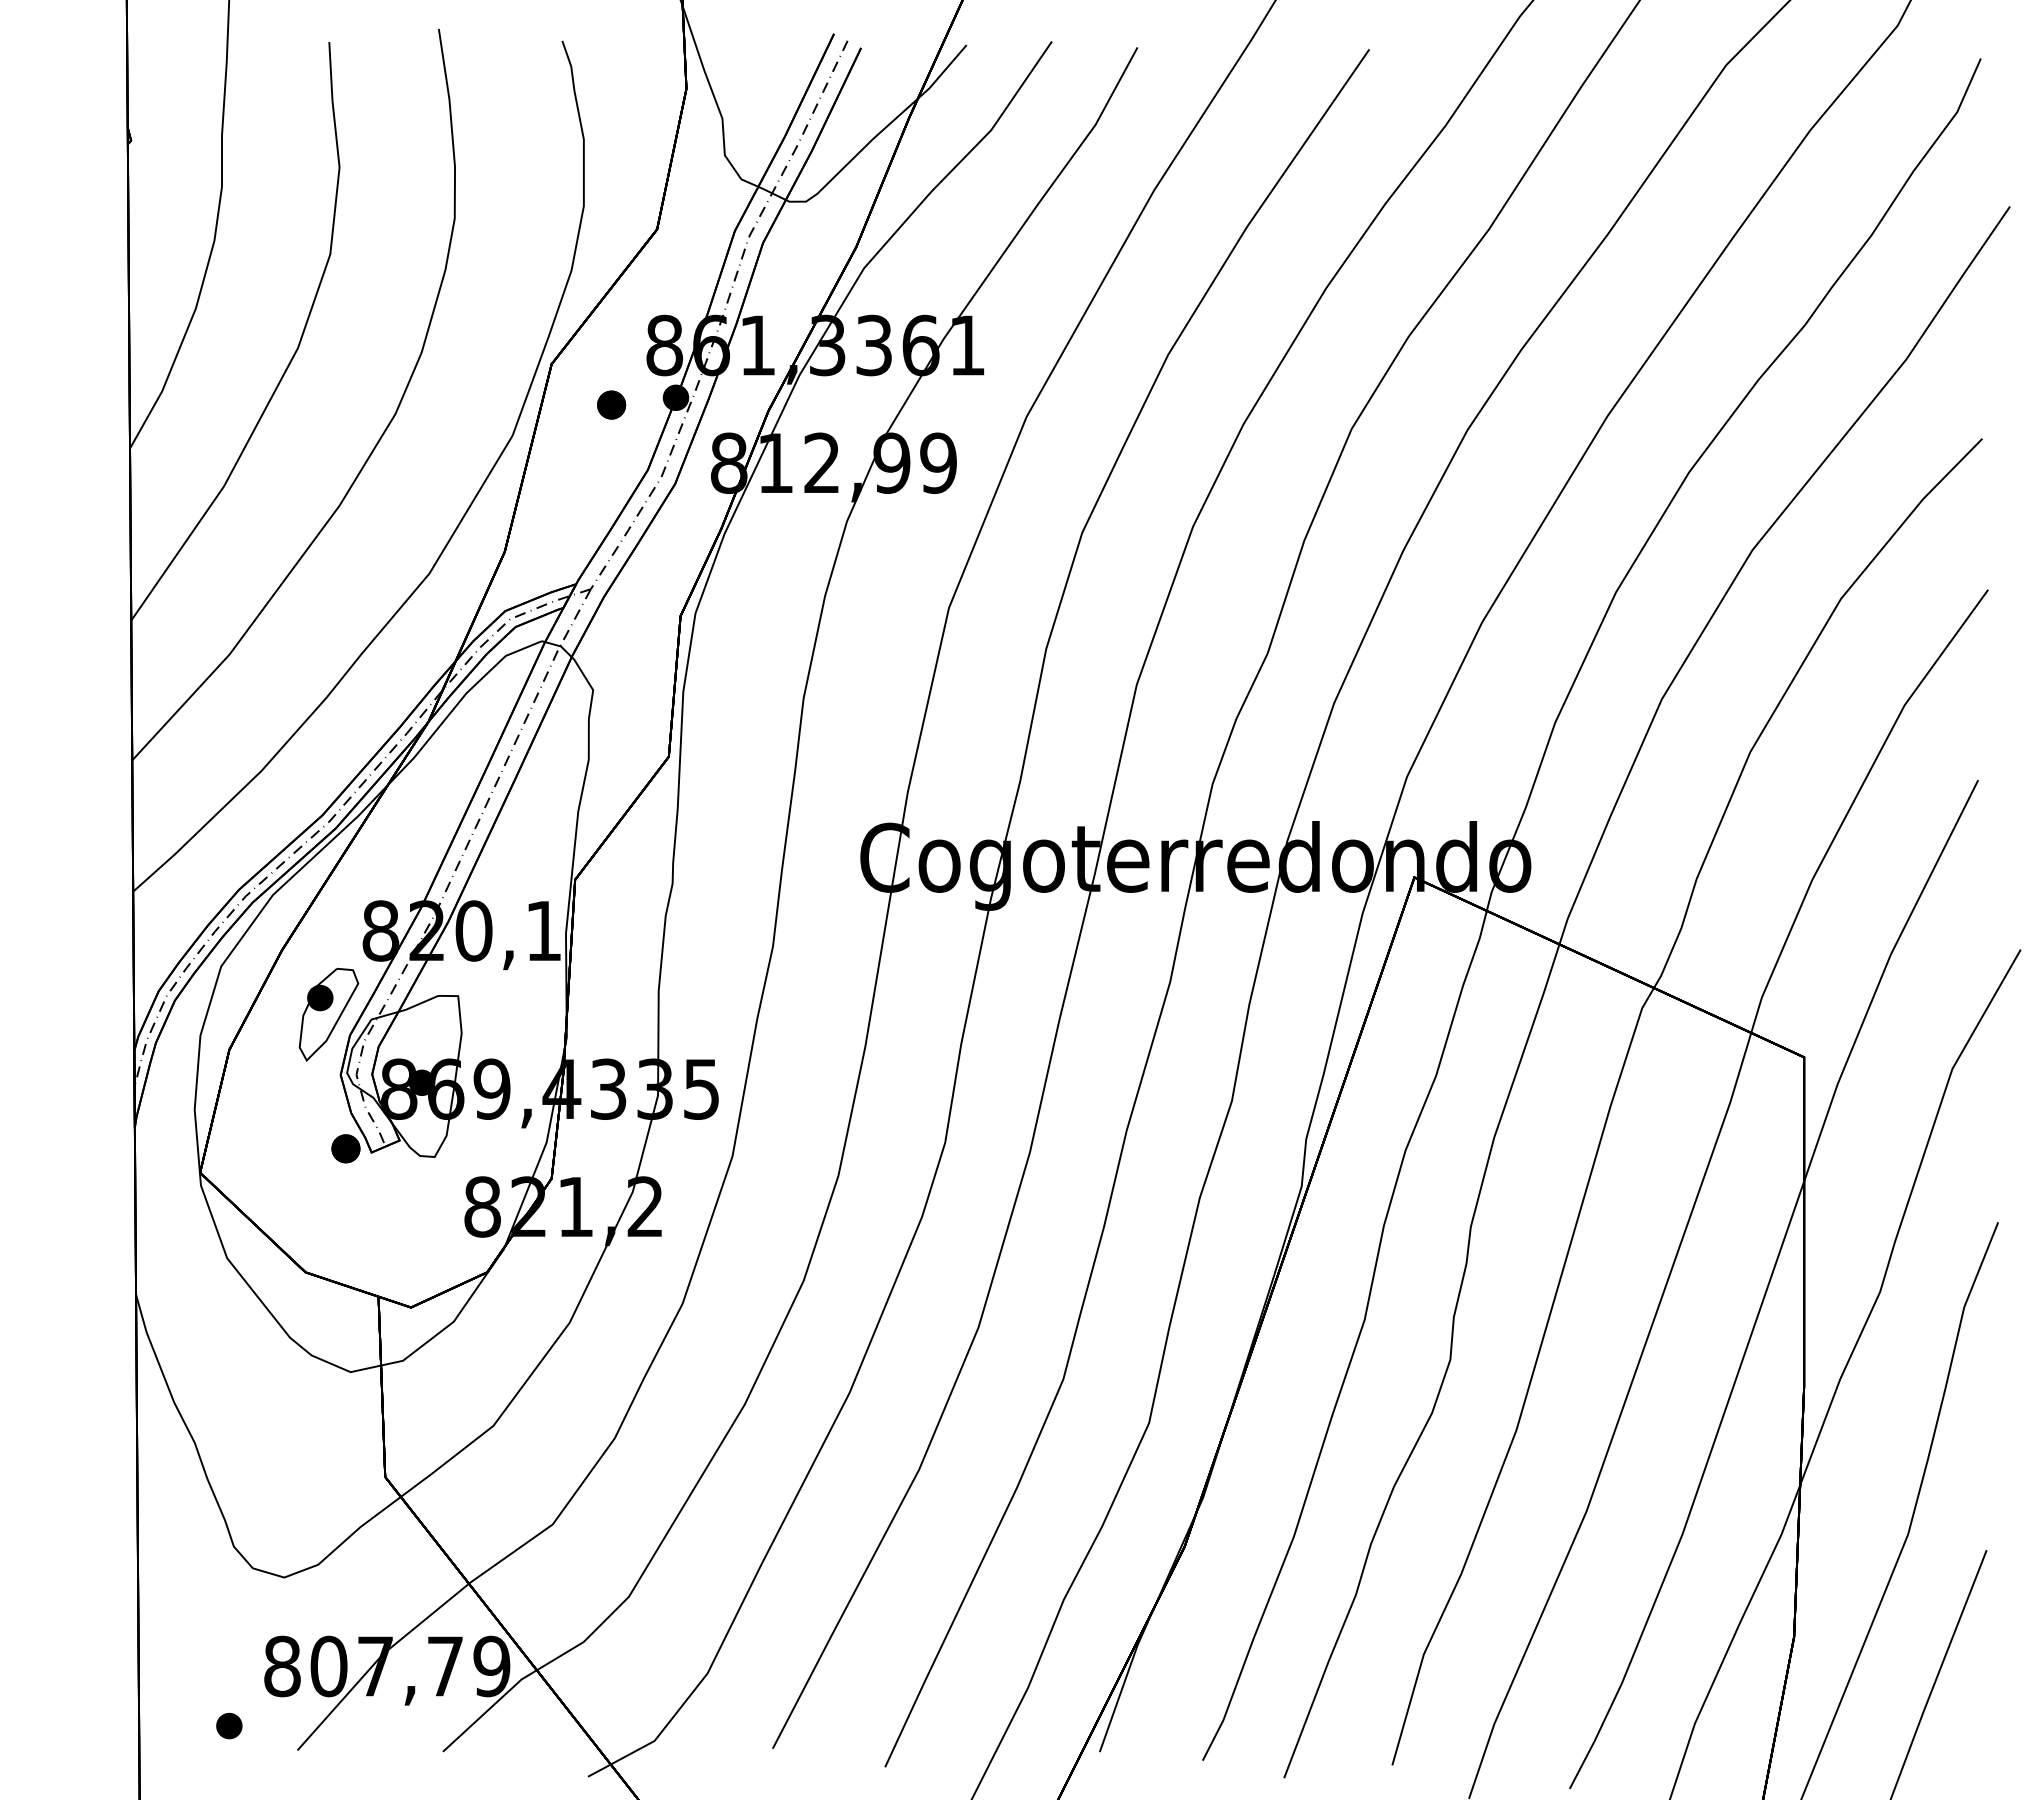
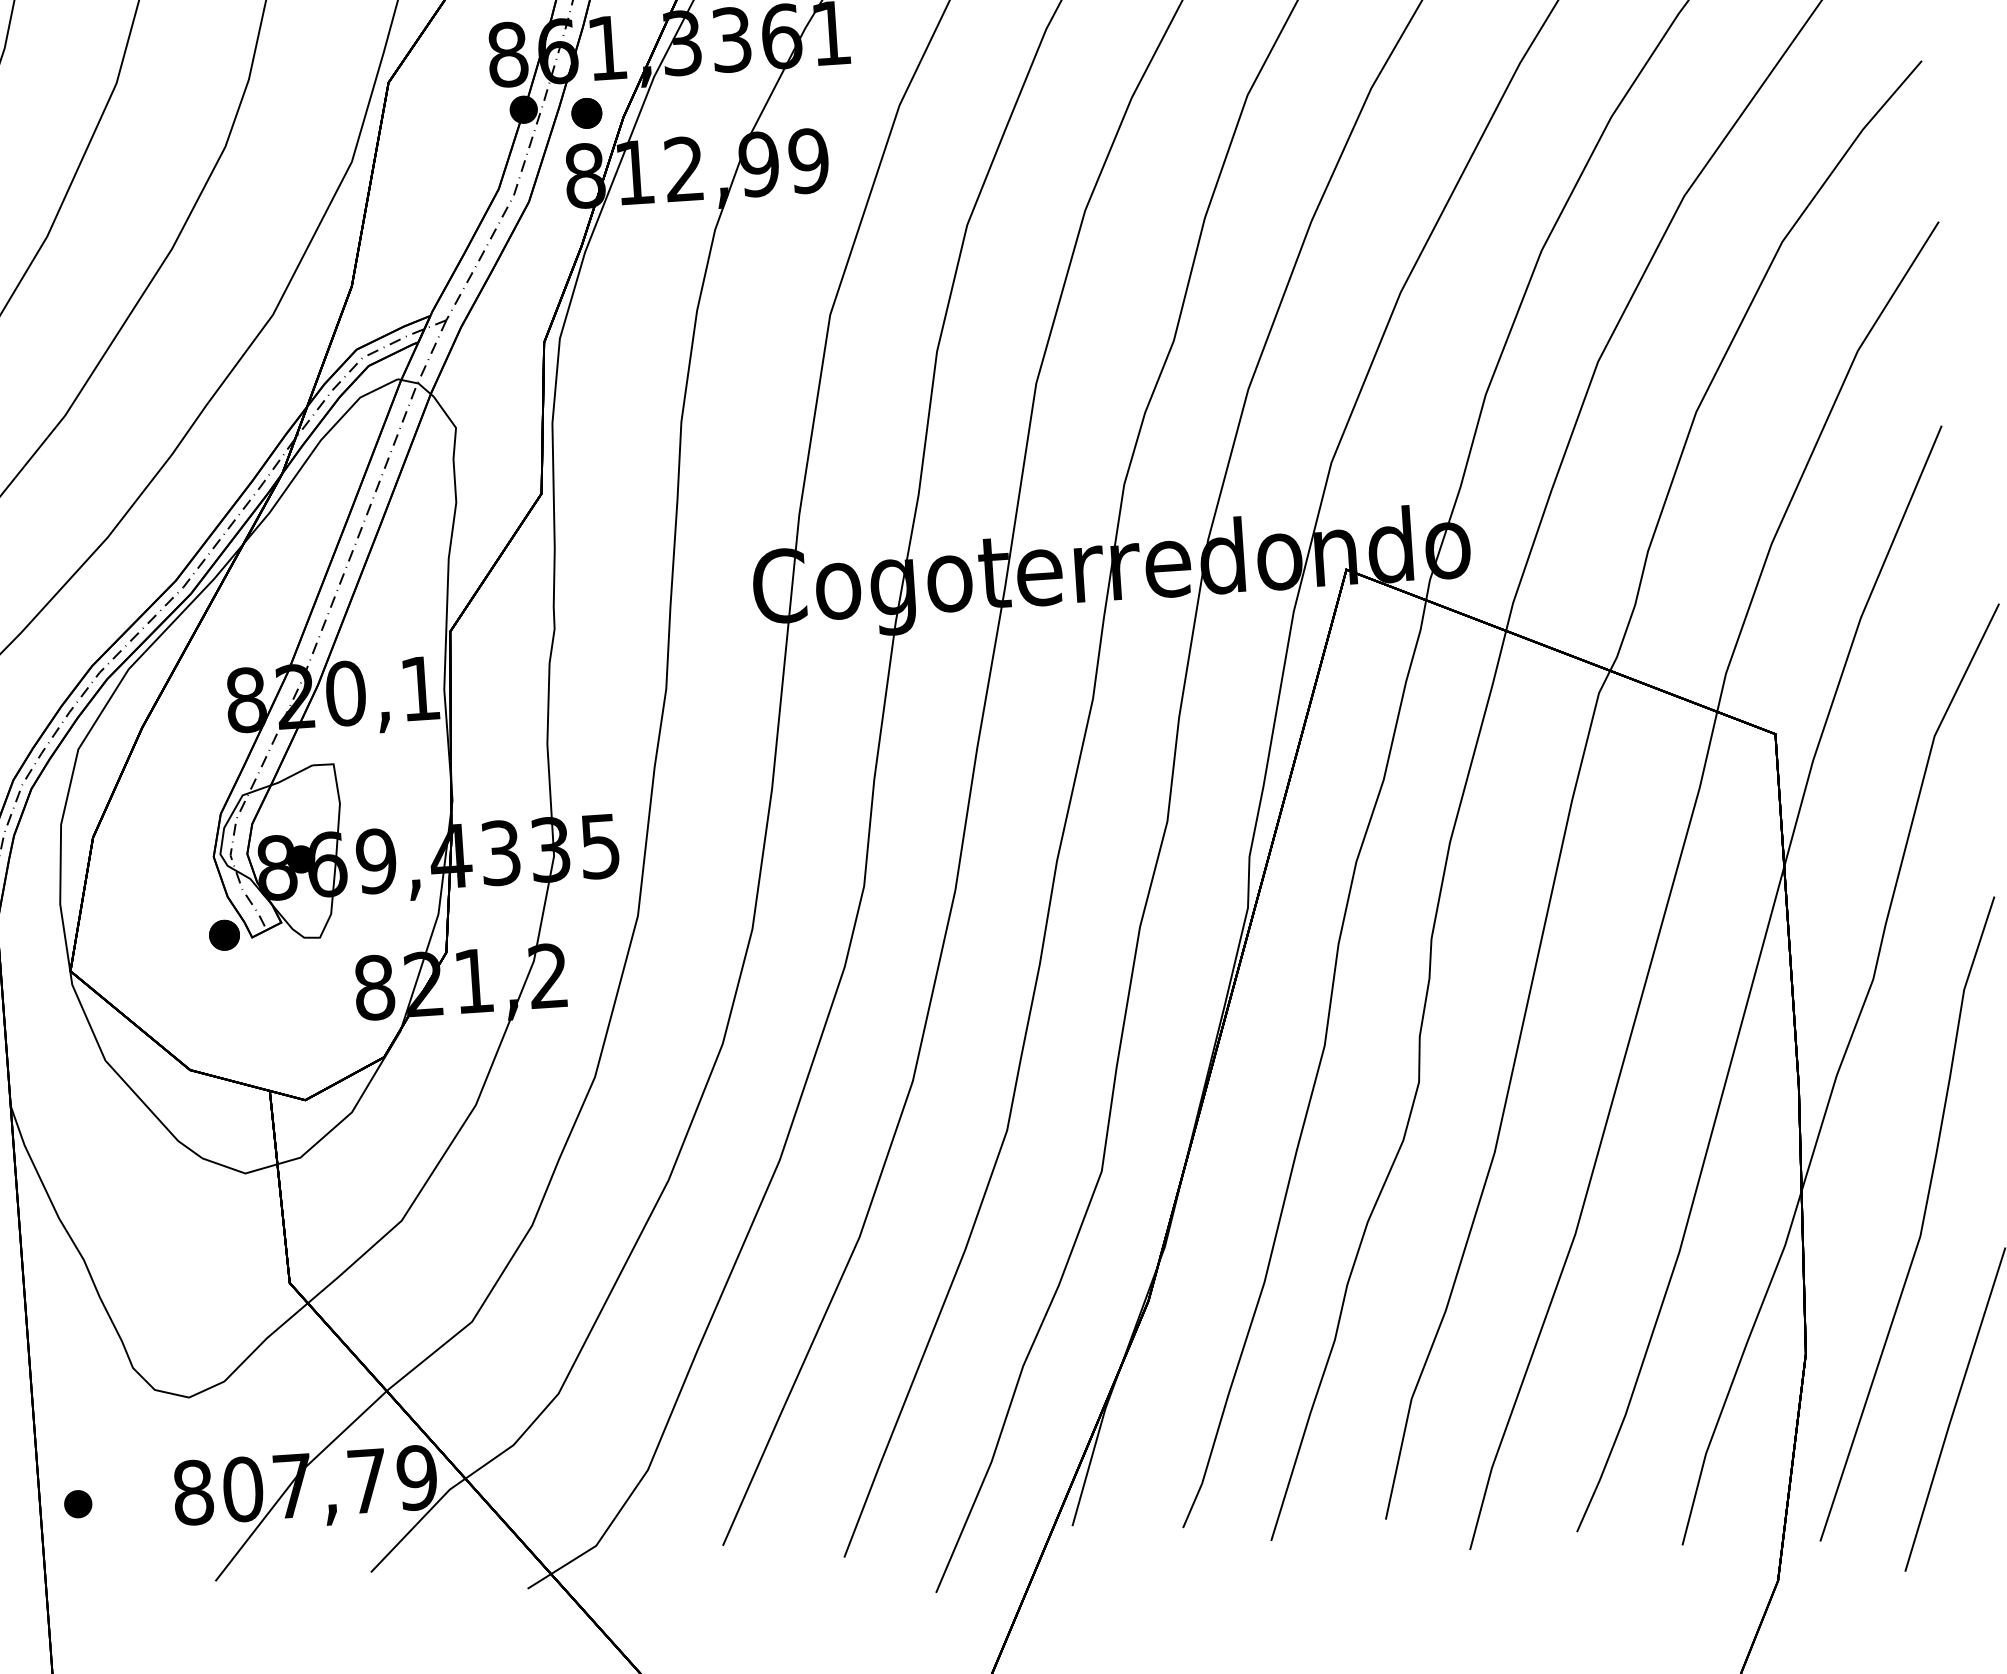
part: (611, 404) -> (586, 112), moved
part: (328, 1014) -> (196, 793), removed
part: (229, 1726) -> (78, 1504), moved

